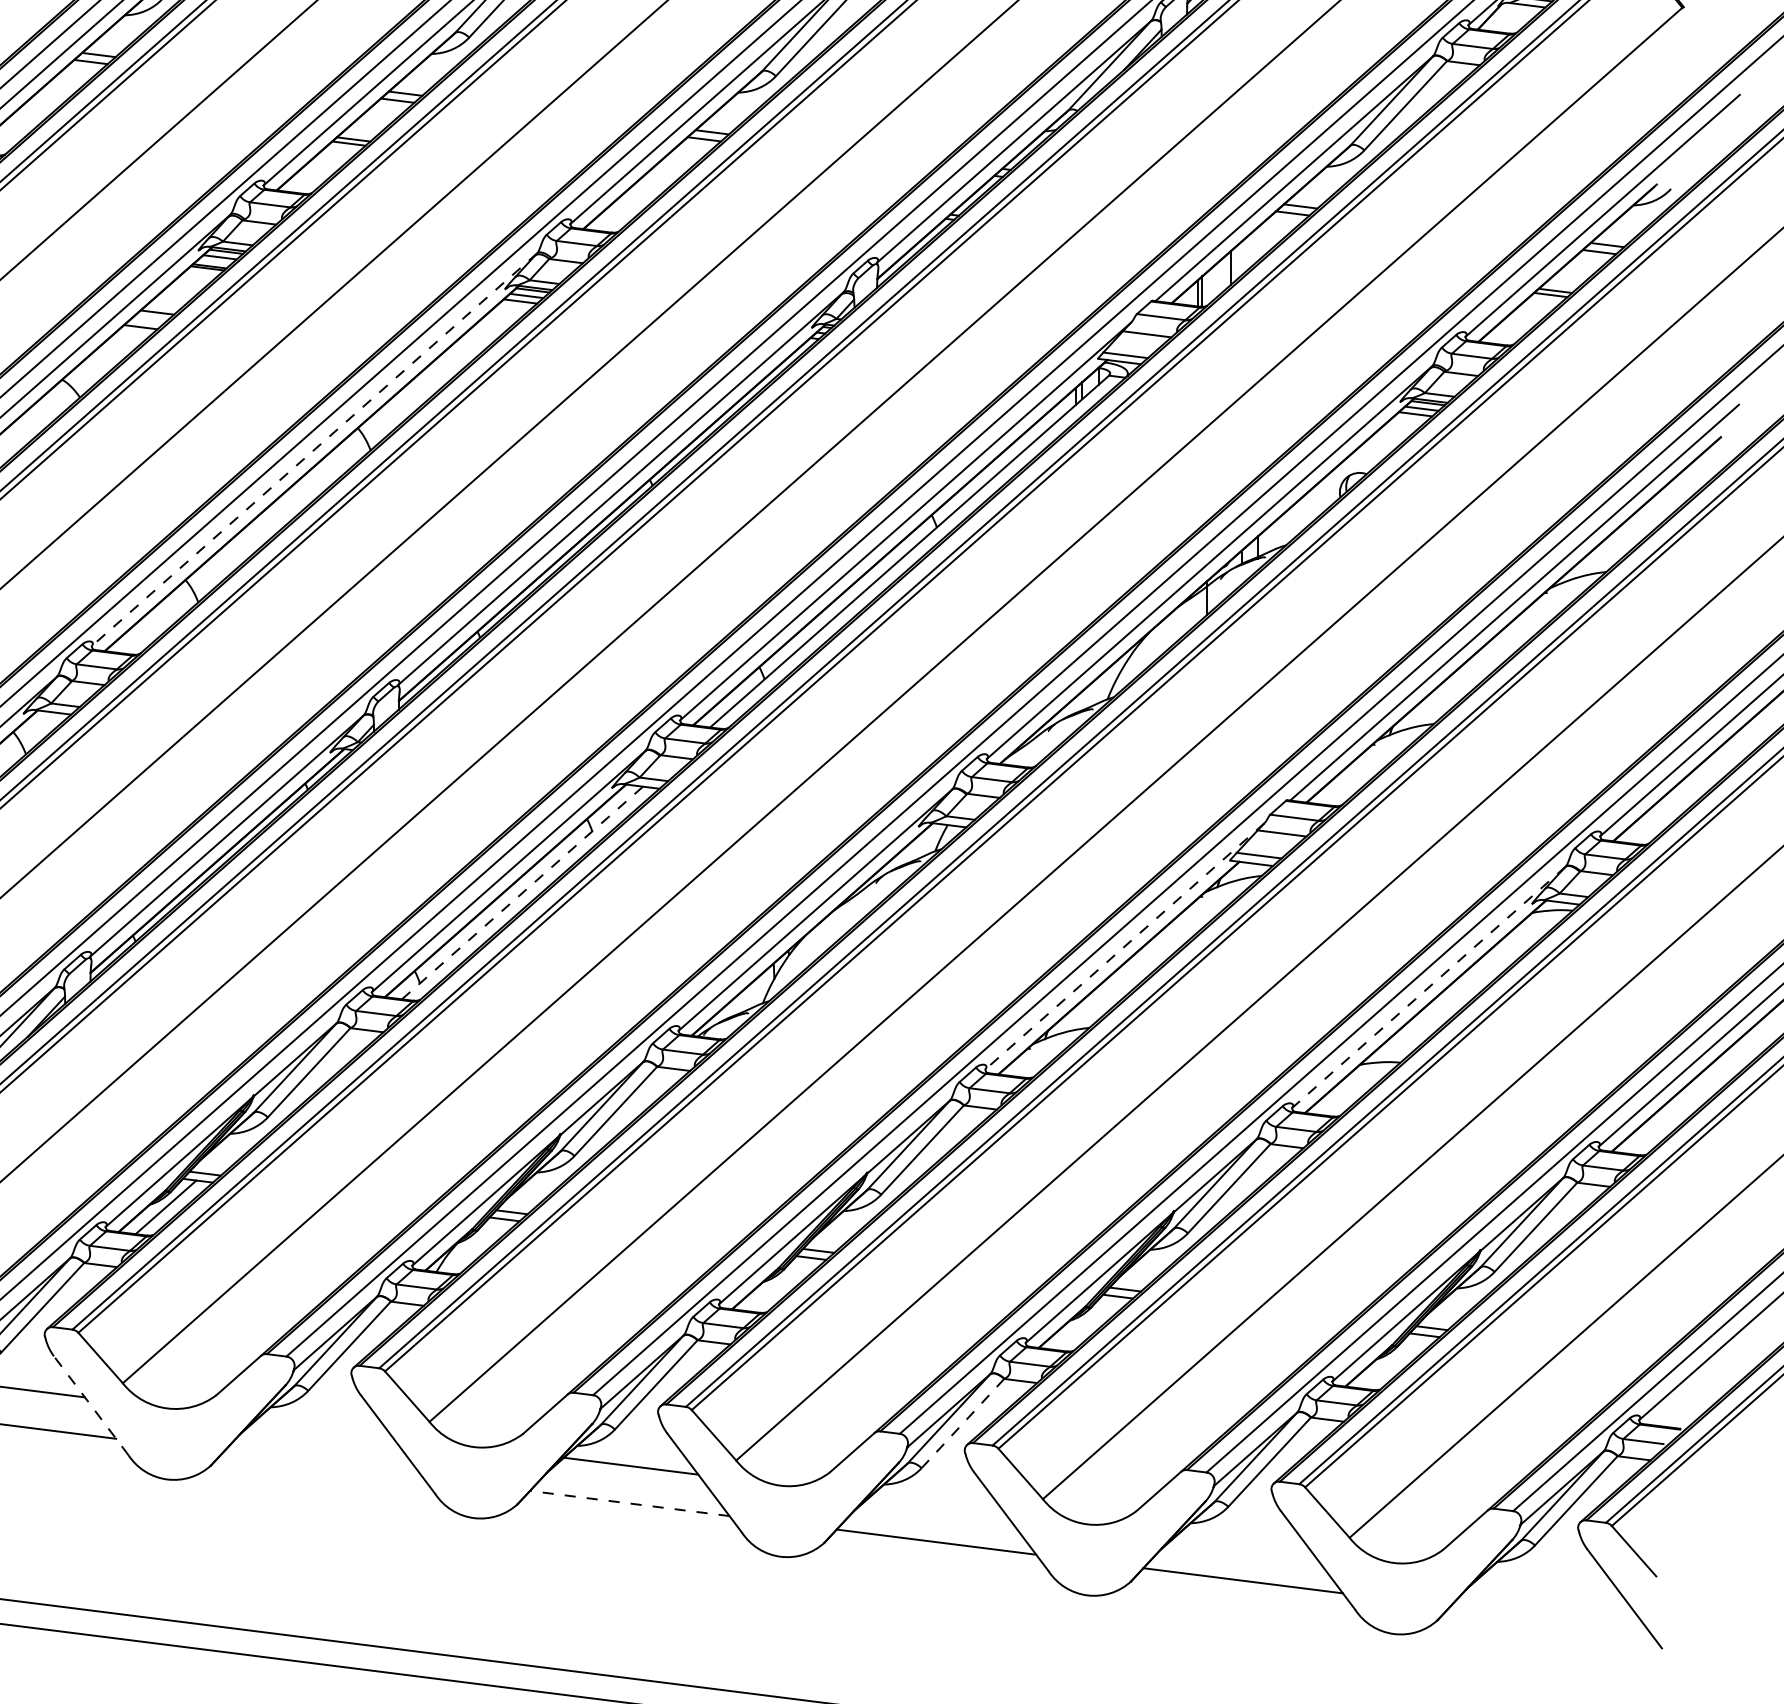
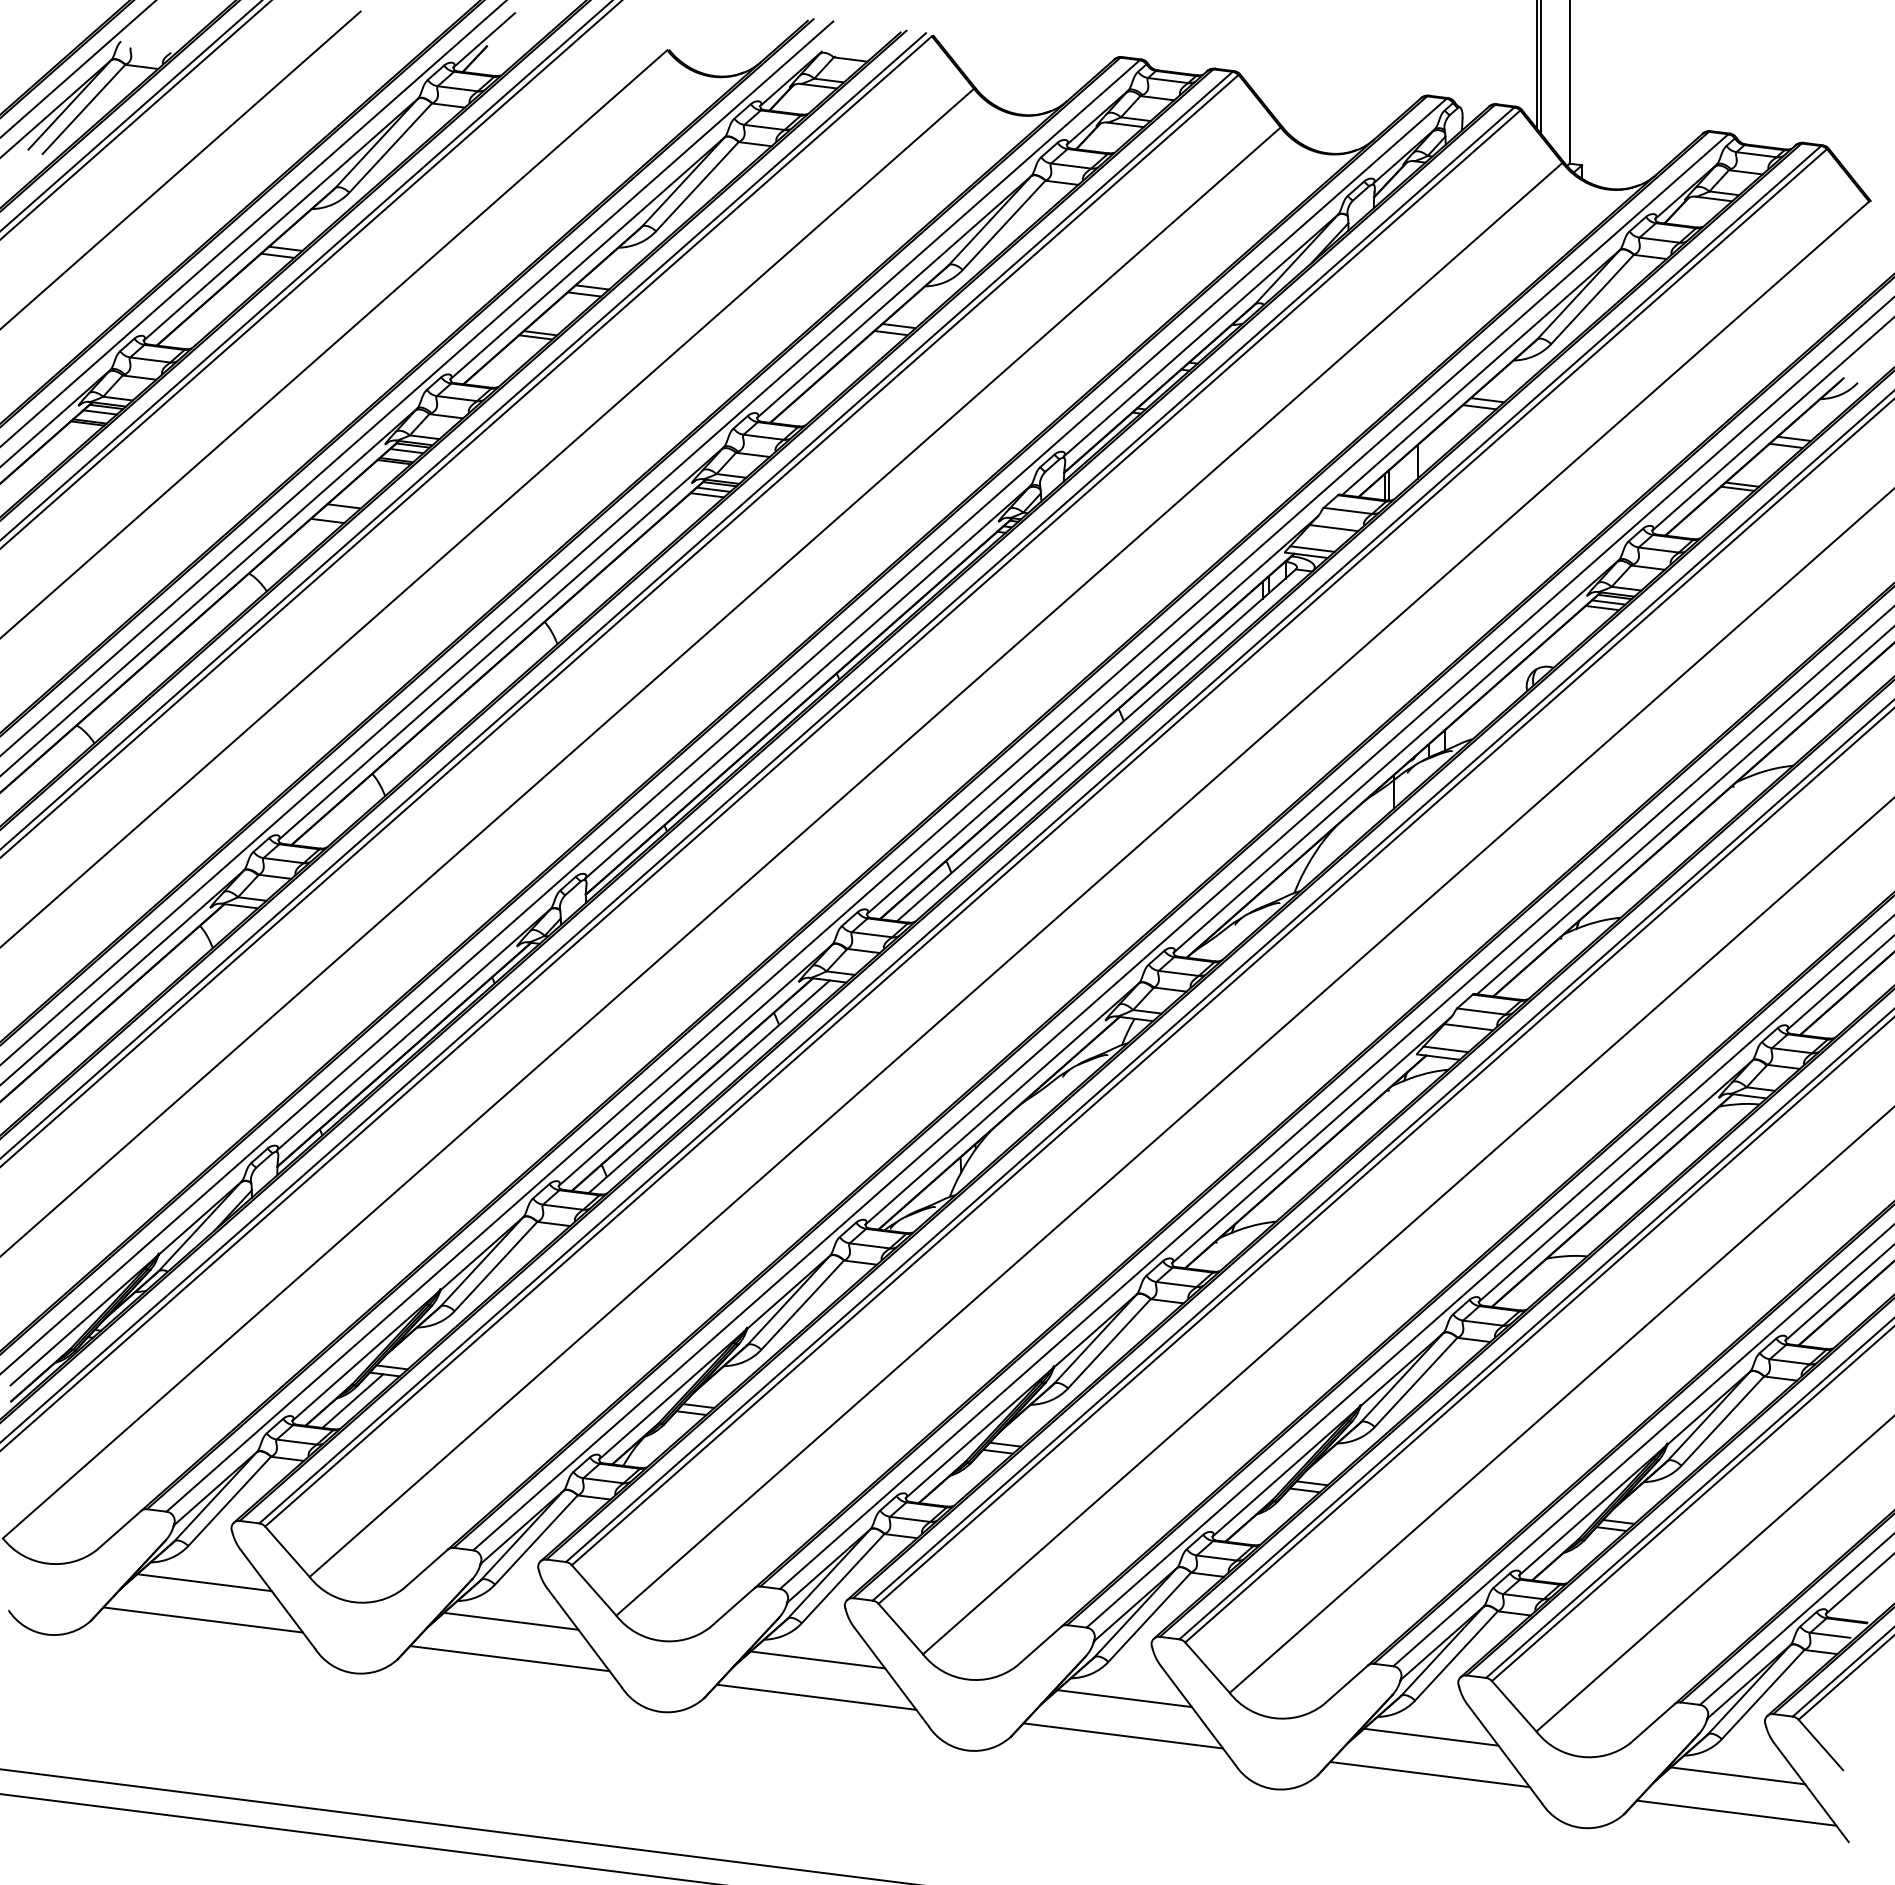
line: (313, 449) -> (500, 643), dashed -> solid
line: (522, 892) -> (709, 1086), dashed -> solid
line: (1124, 946) -> (1311, 1140), dashed -> solid
line: (1428, 987) -> (1615, 1181), dashed -> solid
line: (91, 1405) -> (278, 1599), dashed -> solid
line: (962, 1423) -> (1149, 1617), dashed -> solid
line: (324, 1426) -> (511, 1620), added
line: (322, 1464) -> (509, 1658), added
line: (629, 1503) -> (816, 1697), dashed -> solid
line: (937, 1504) -> (1124, 1698), added
line: (1244, 1542) -> (1431, 1736), added
line: (1550, 1581) -> (1737, 1775), added
line: (1549, 1618) -> (1736, 1812), added

